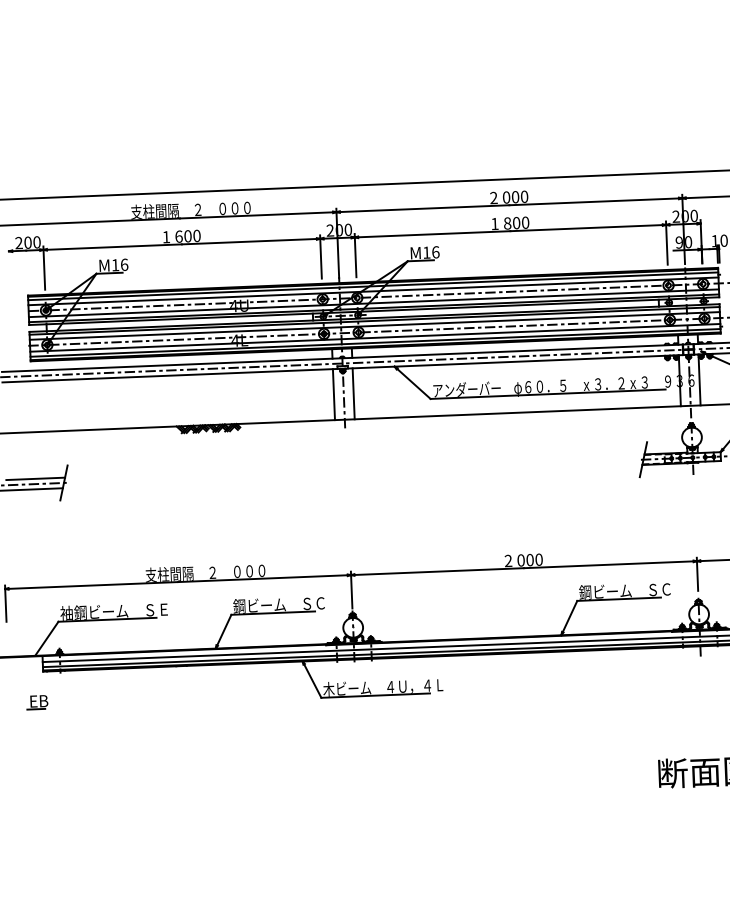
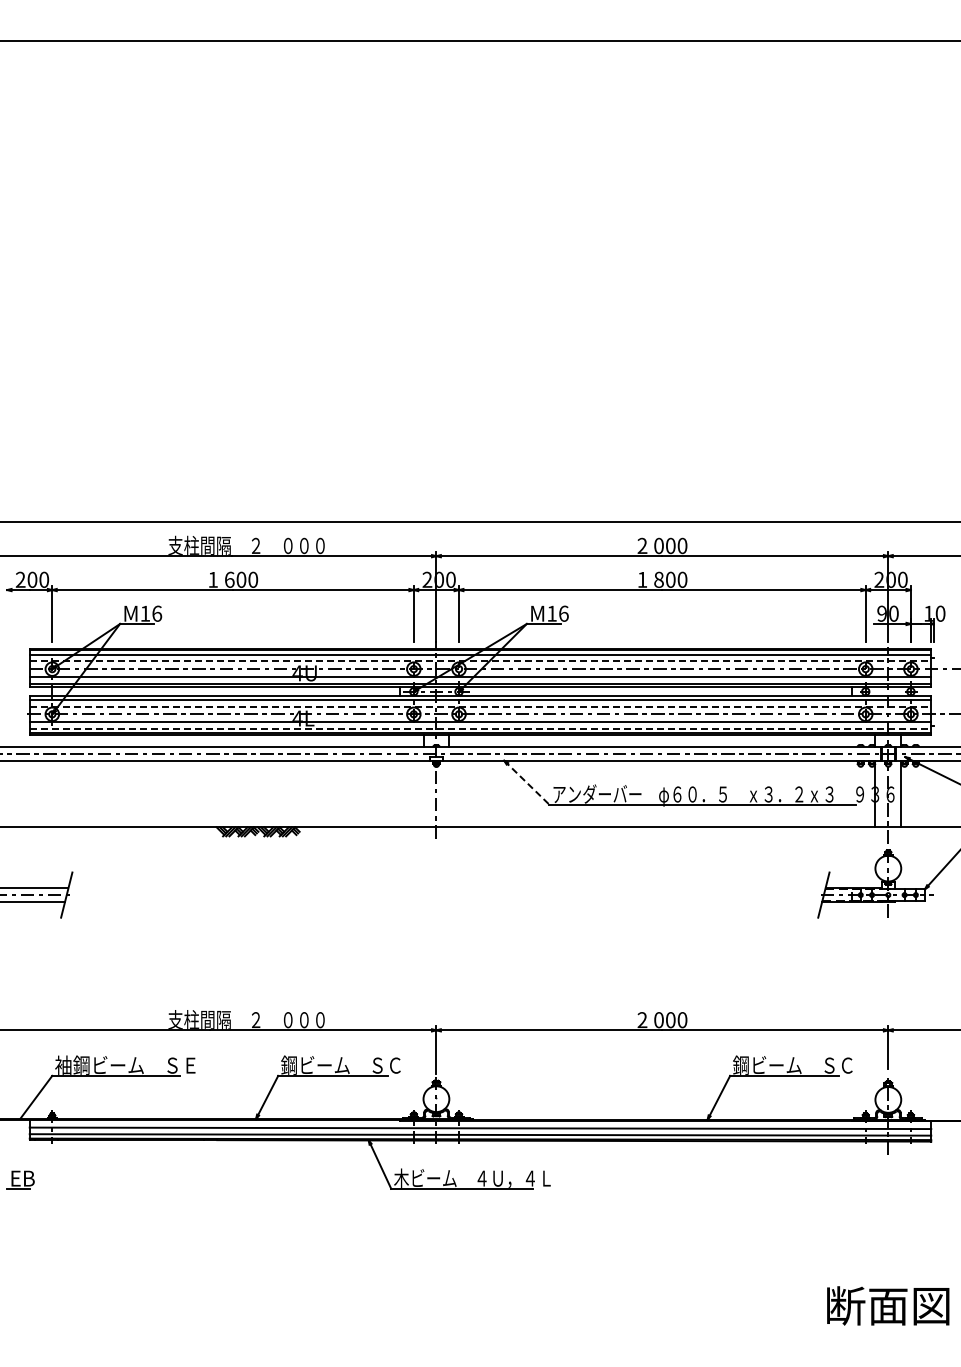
line: (373, 291) -> (480, 661), solid -> dashed
line: (374, 325) -> (480, 706), solid -> dashed
line: (375, 342) -> (480, 728), solid -> dashed
line: (412, 382) -> (526, 782), solid -> dashed
line: (353, 393) -> (449, 793), removed
line: (333, 394) -> (423, 793), removed

